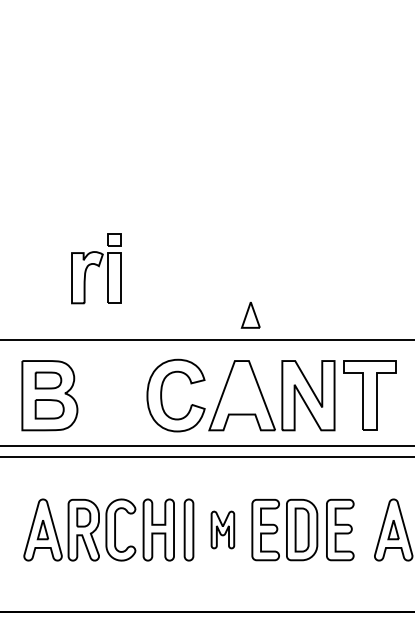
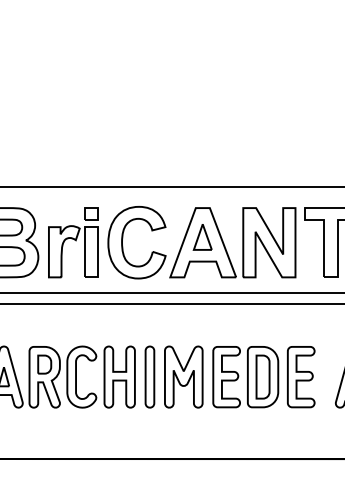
part: (96, 268) -> (73, 242), moved
part: (250, 314) -> (202, 236), moved
part: (222, 529) -> (183, 376), size x1.67

